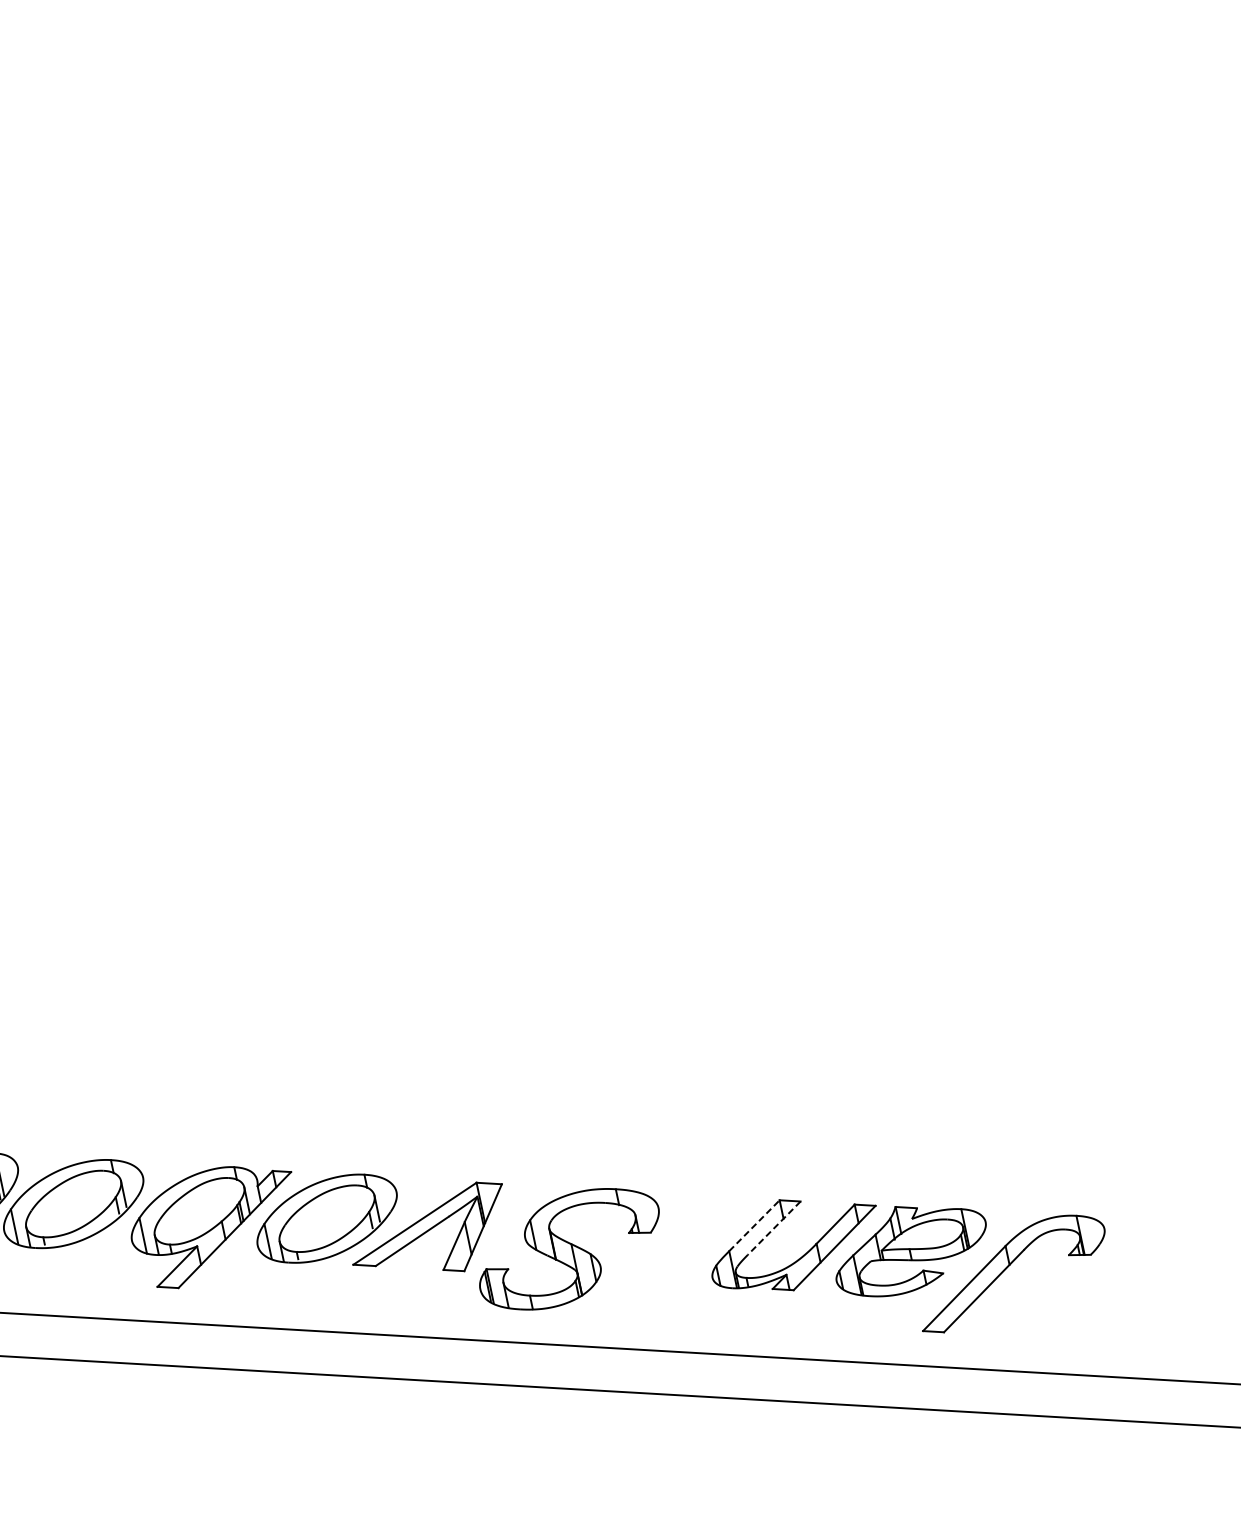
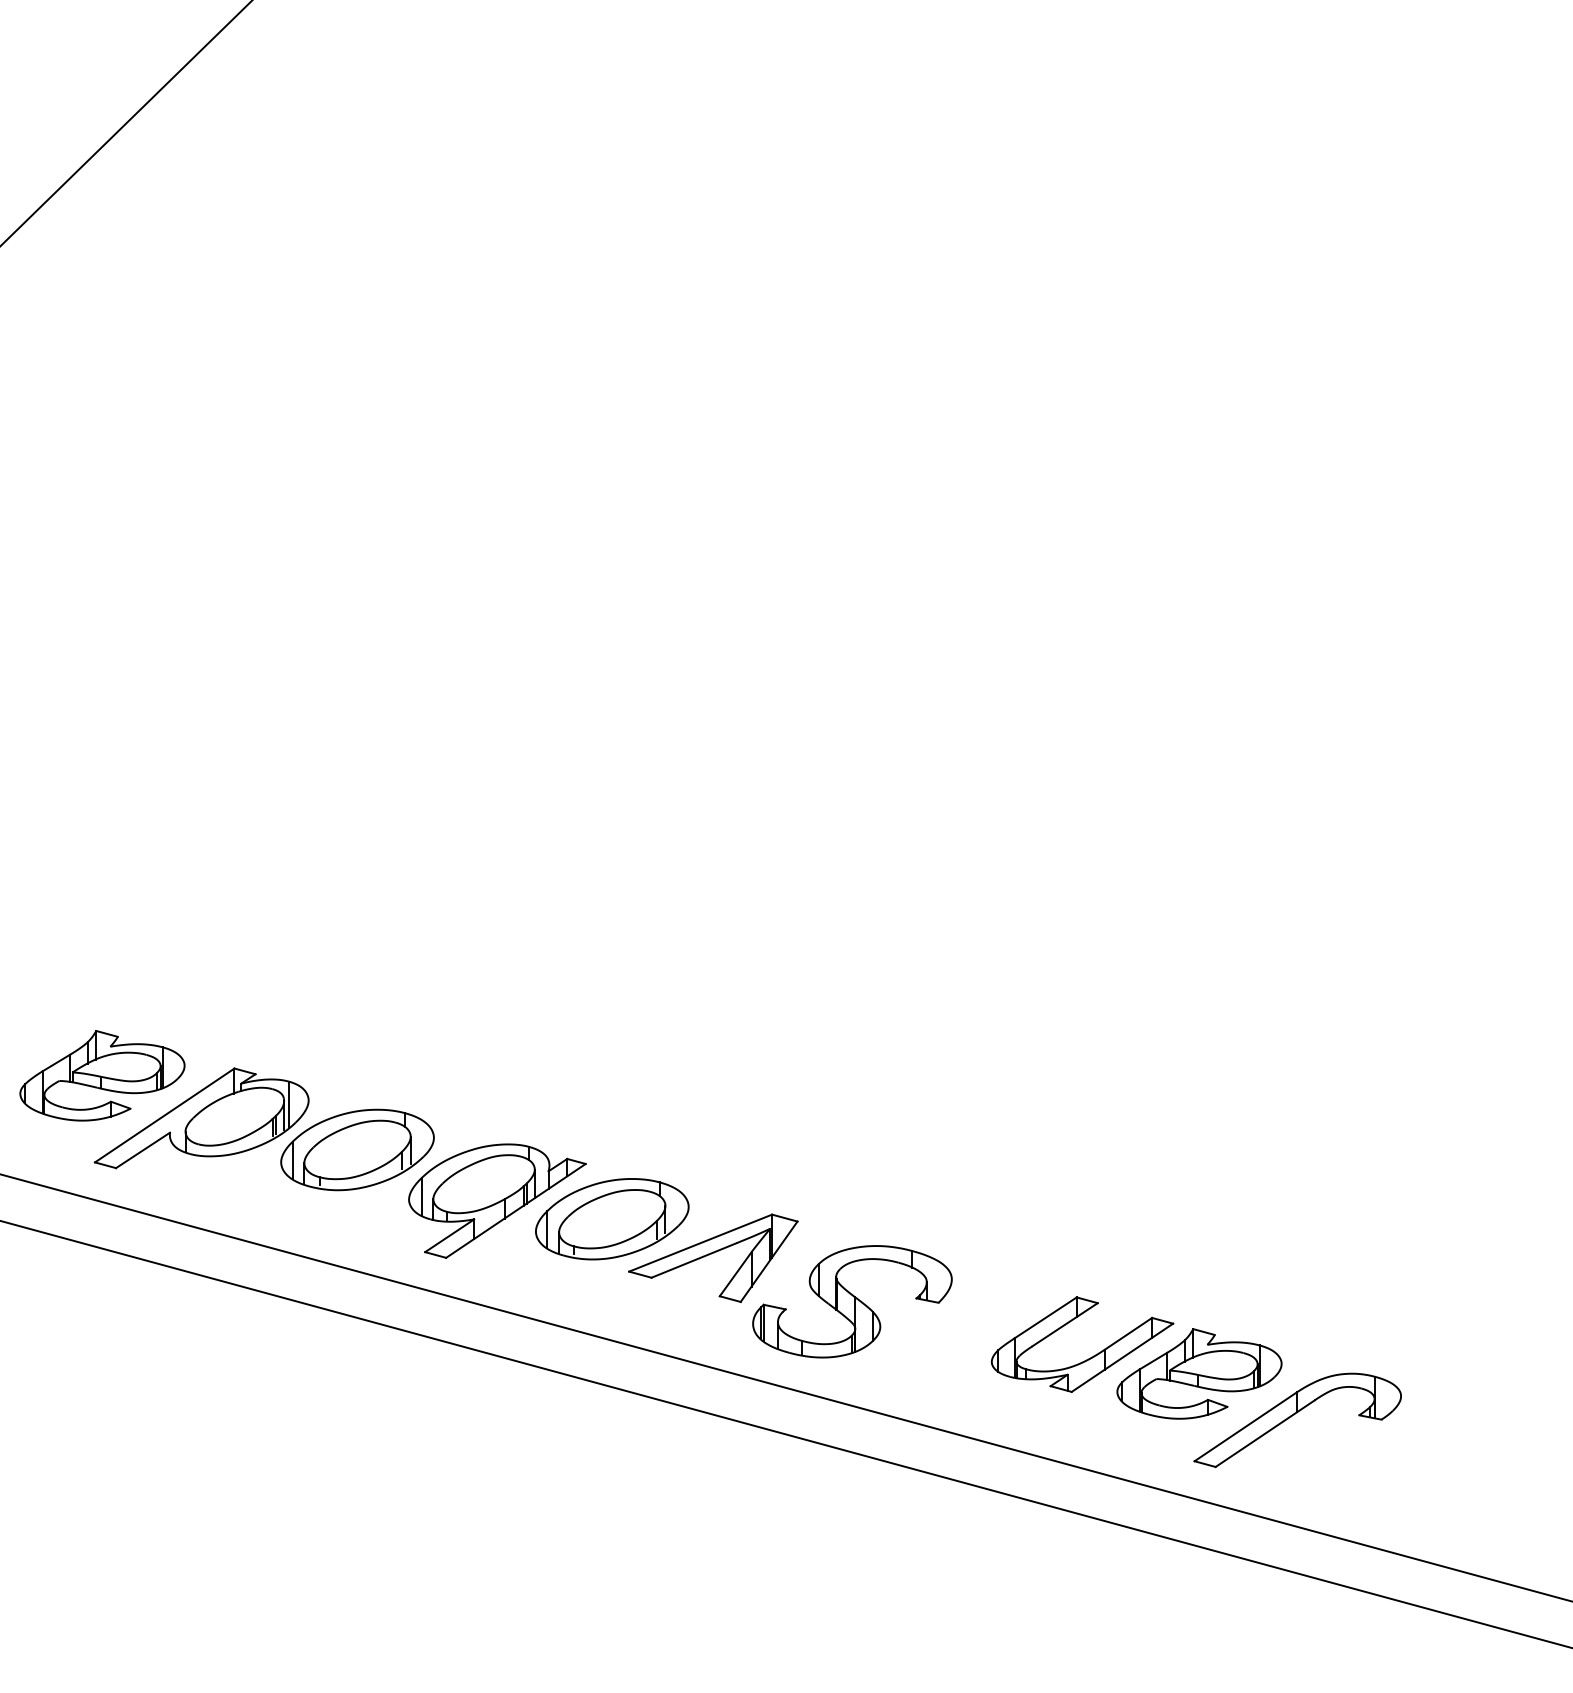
line: (755, 1225) -> (1046, 1317), dashed -> solid
line: (773, 1228) -> (1064, 1324), dashed -> solid

